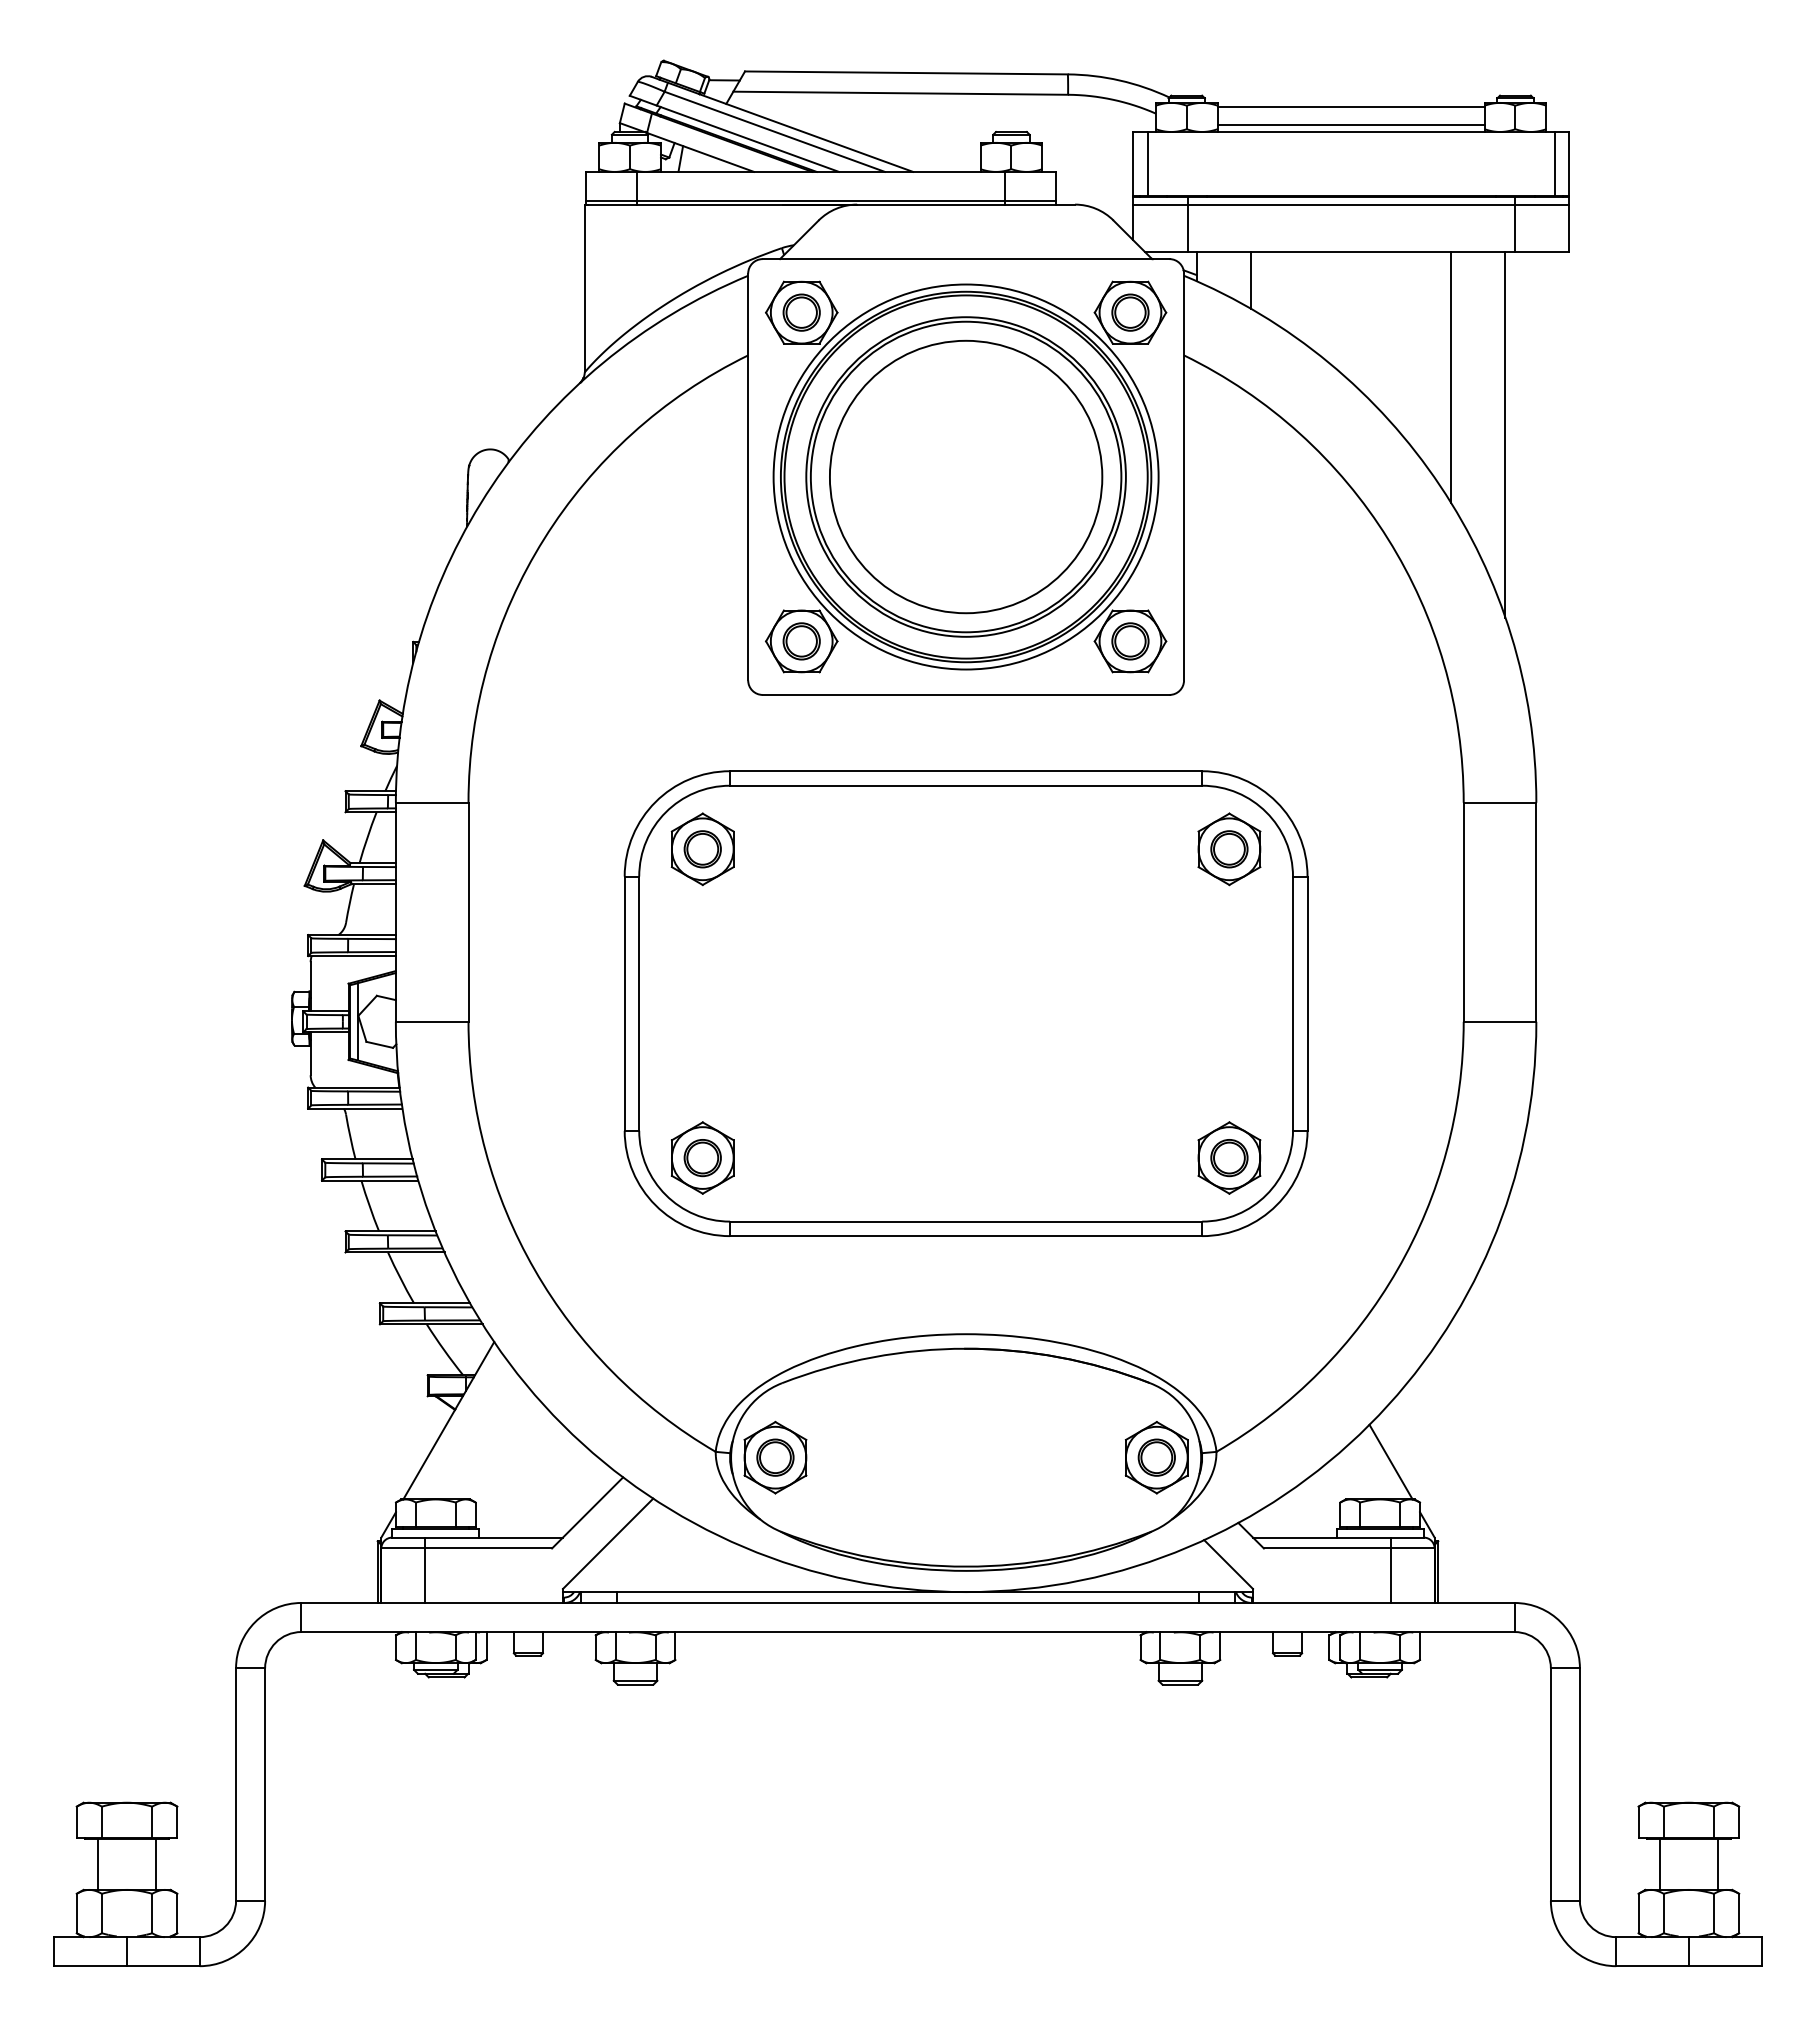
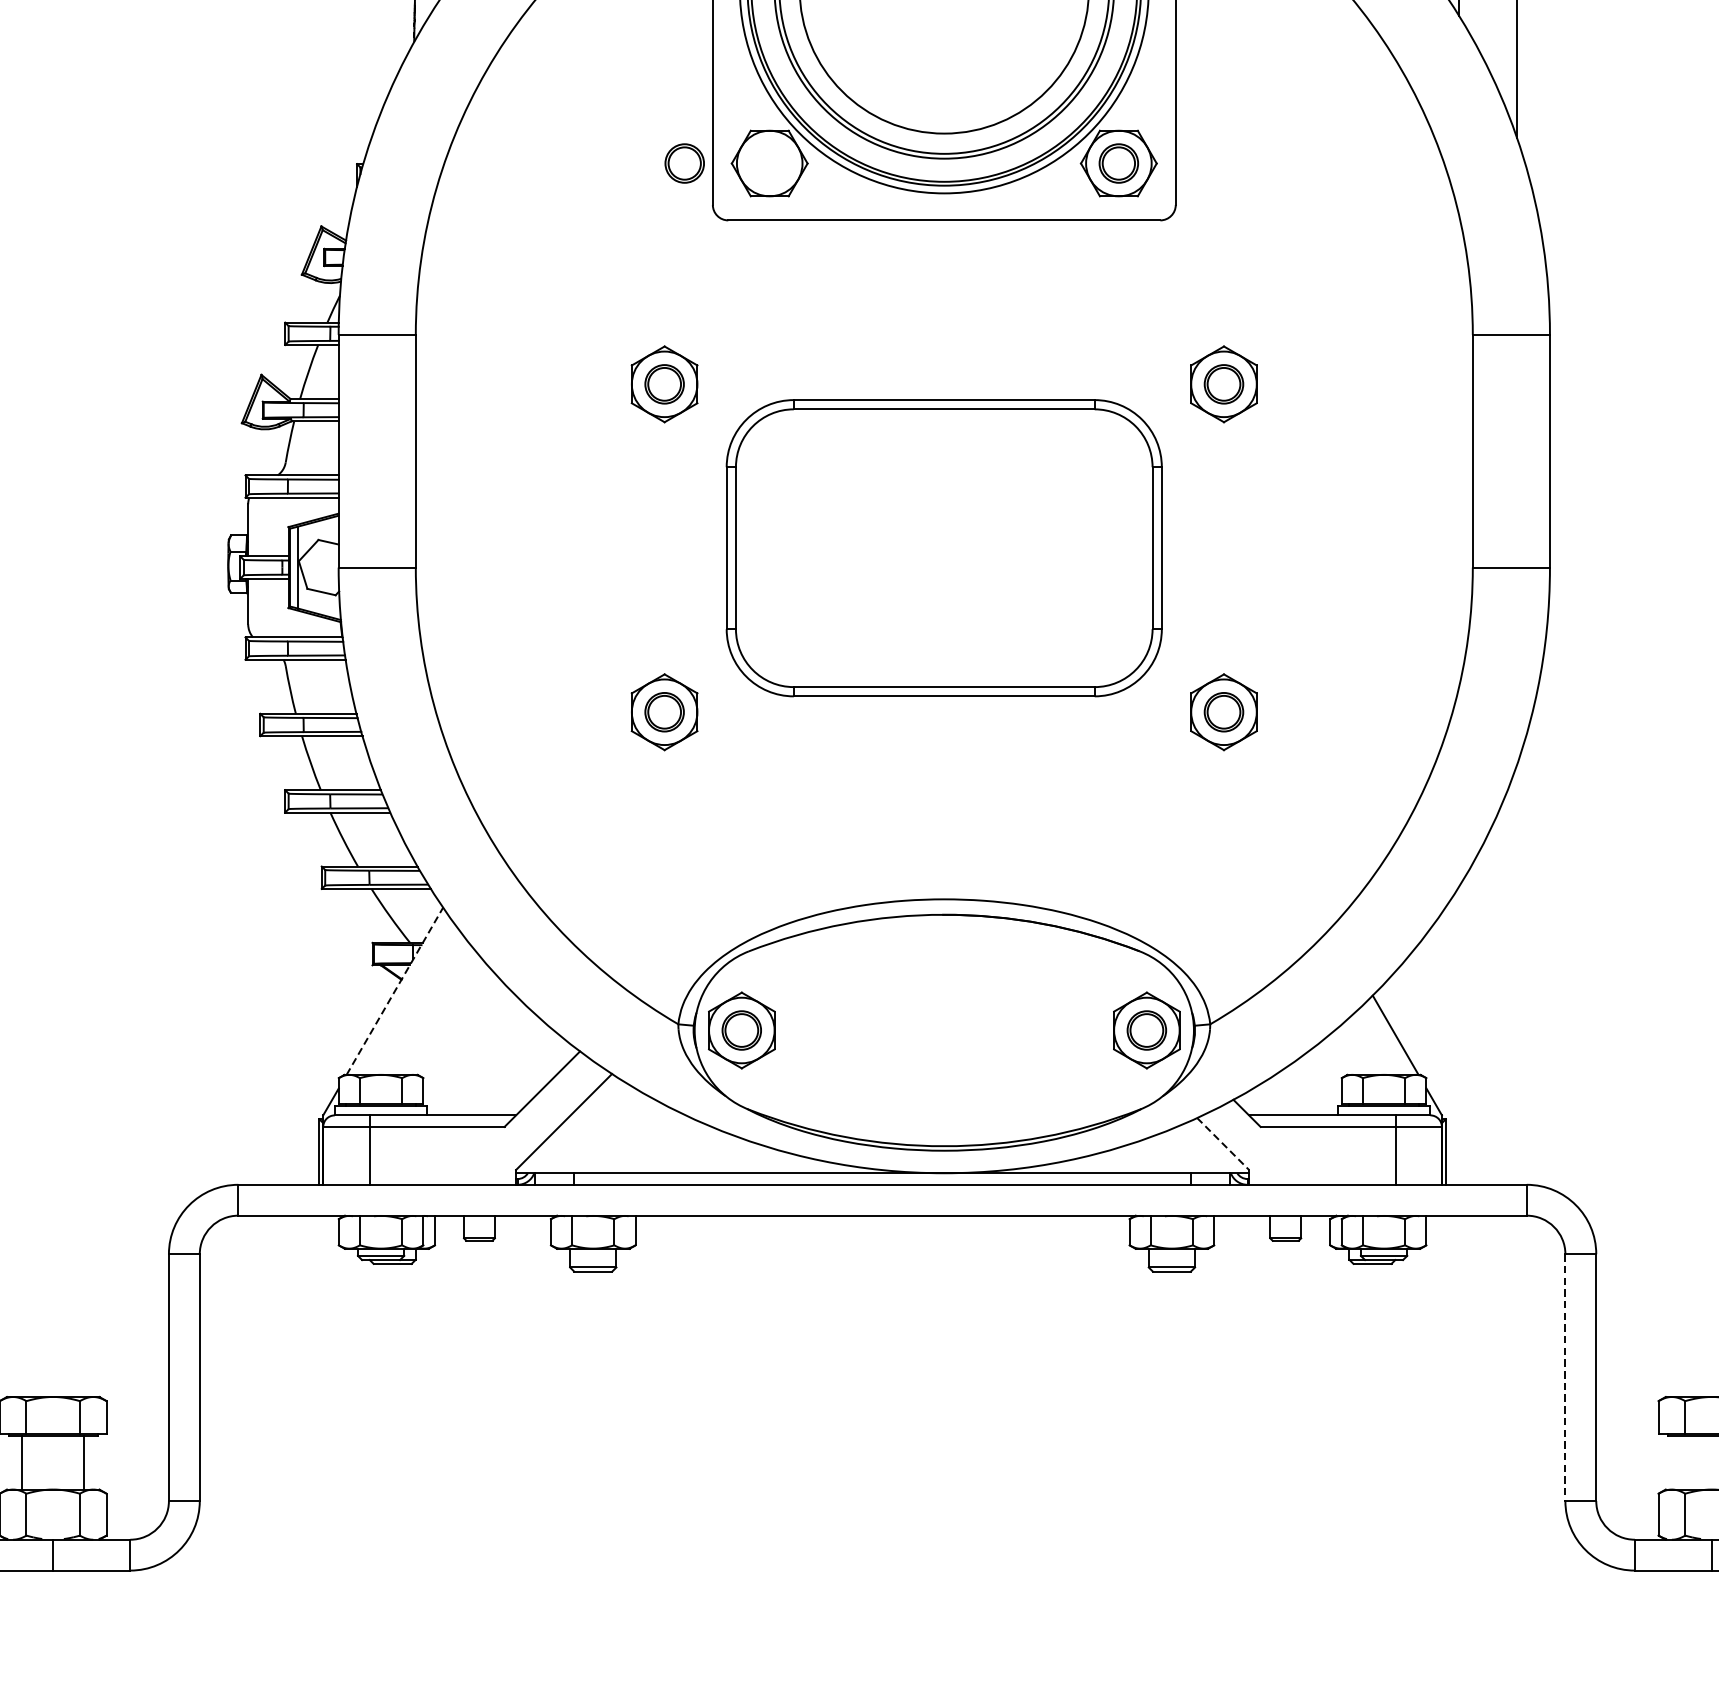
part: (801, 641) -> (684, 163), moved
part: (965, 1003) -> (943, 548), size x0.6
line: (448, 1420) -> (394, 991), solid -> dashed
line: (1228, 1564) -> (1223, 1143), solid -> dashed
line: (1550, 1785) -> (1564, 1378), solid -> dashed
line: (1659, 1864) -> (1680, 1462), removed

